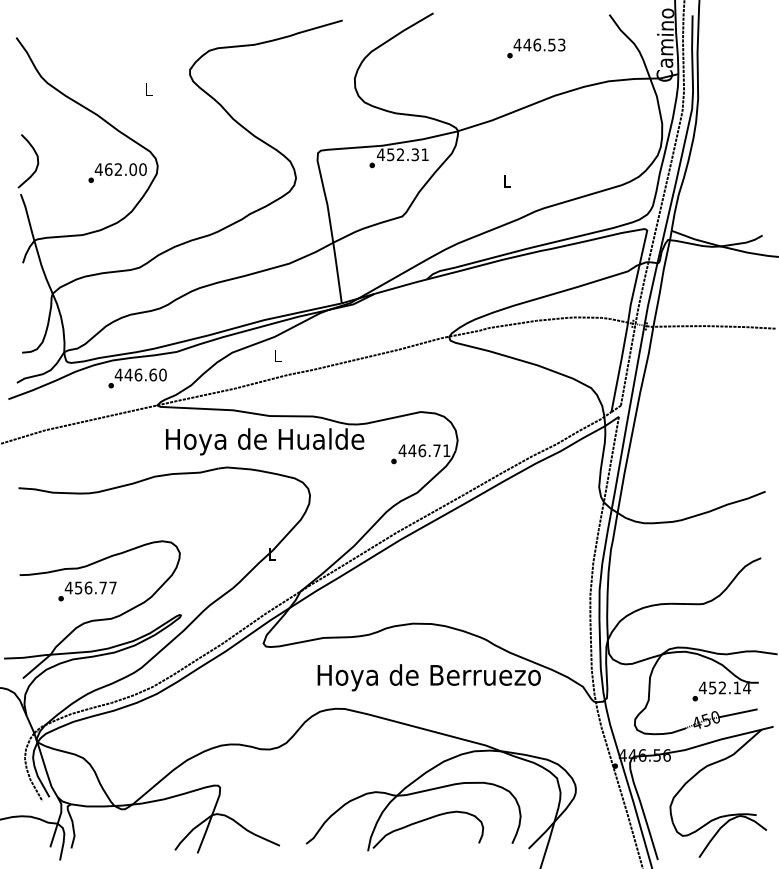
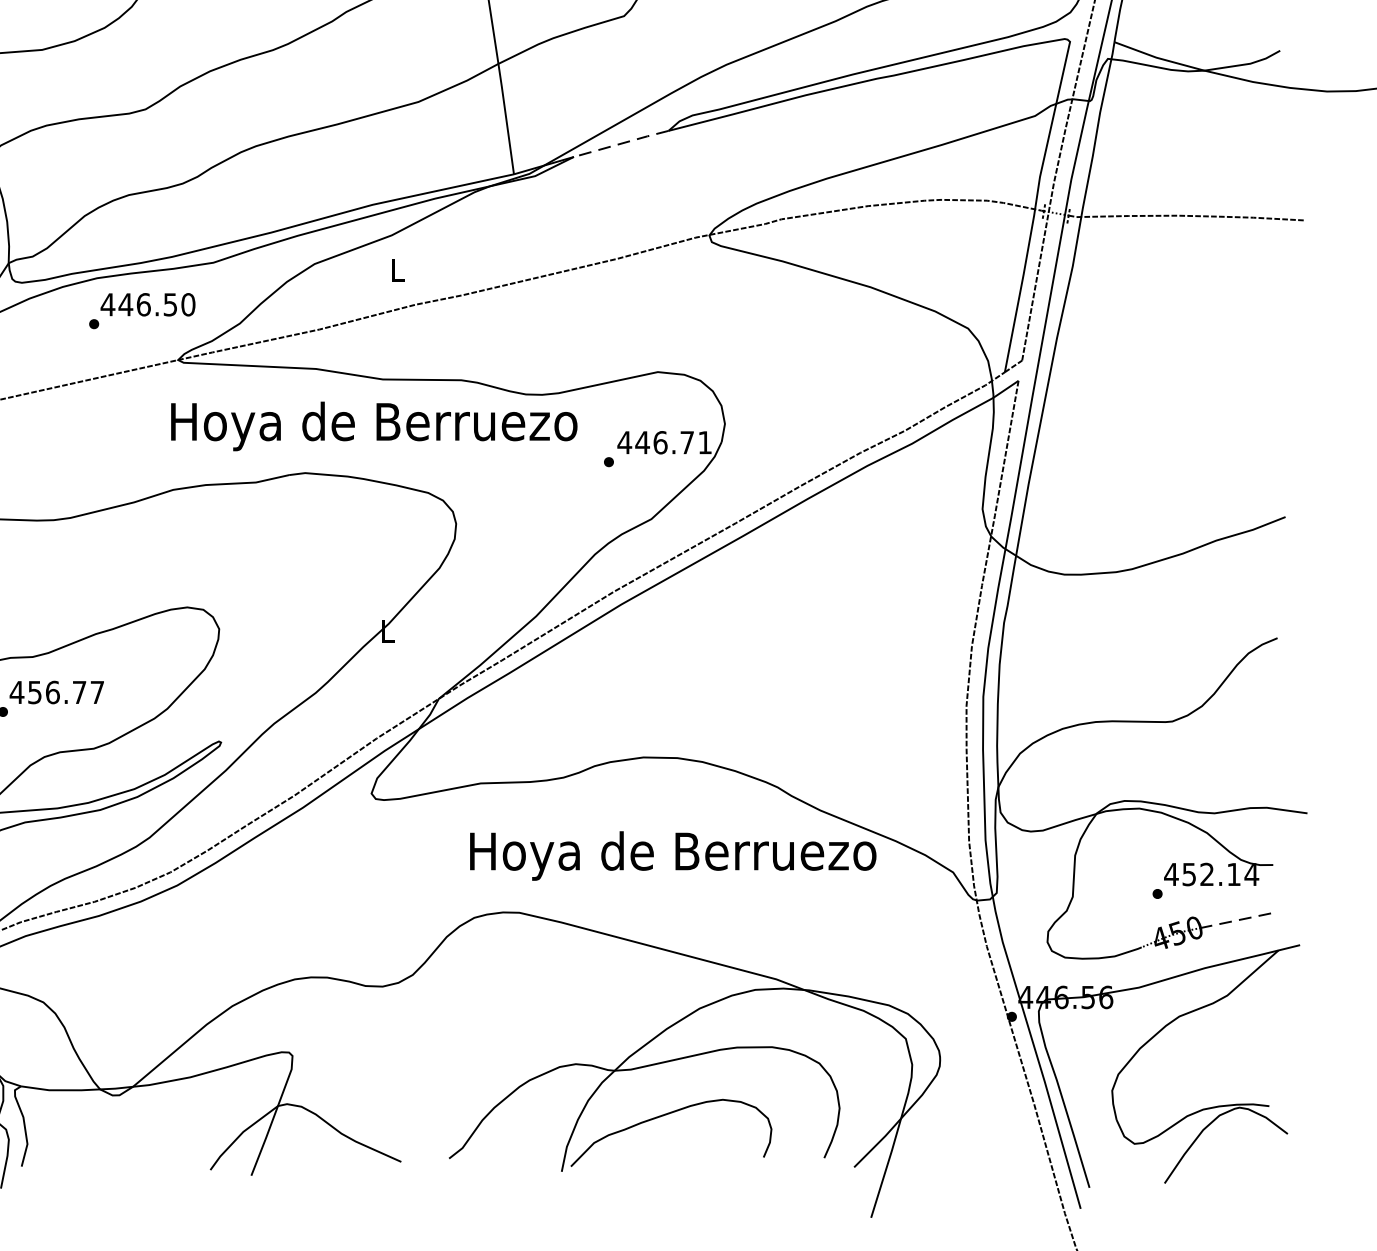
line: (401, 286) -> (622, 143), solid -> dashed
text: (153, 374) -> (171, 303), 446.60 -> 446.50
text: (264, 441) -> (373, 425), Hoya de Hualde -> Hoya de Berruezo
line: (738, 713) -> (1236, 921), solid -> dashed

